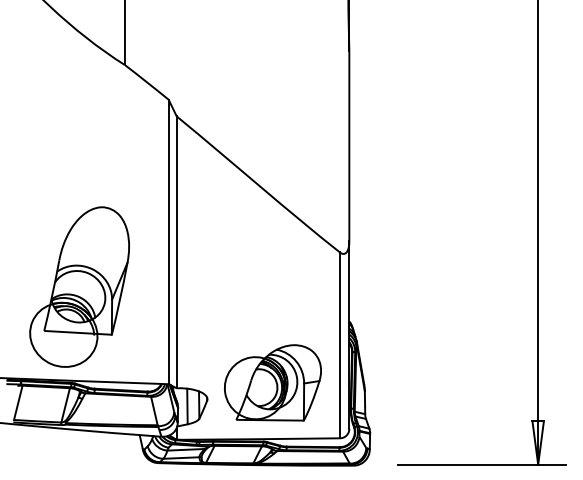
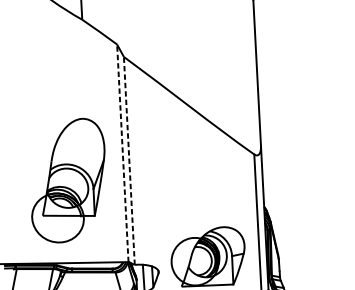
line: (168, 241) -> (122, 152), solid -> dashed
line: (176, 252) -> (129, 161), solid -> dashed
part: (79, 286) -> (68, 180), moved

